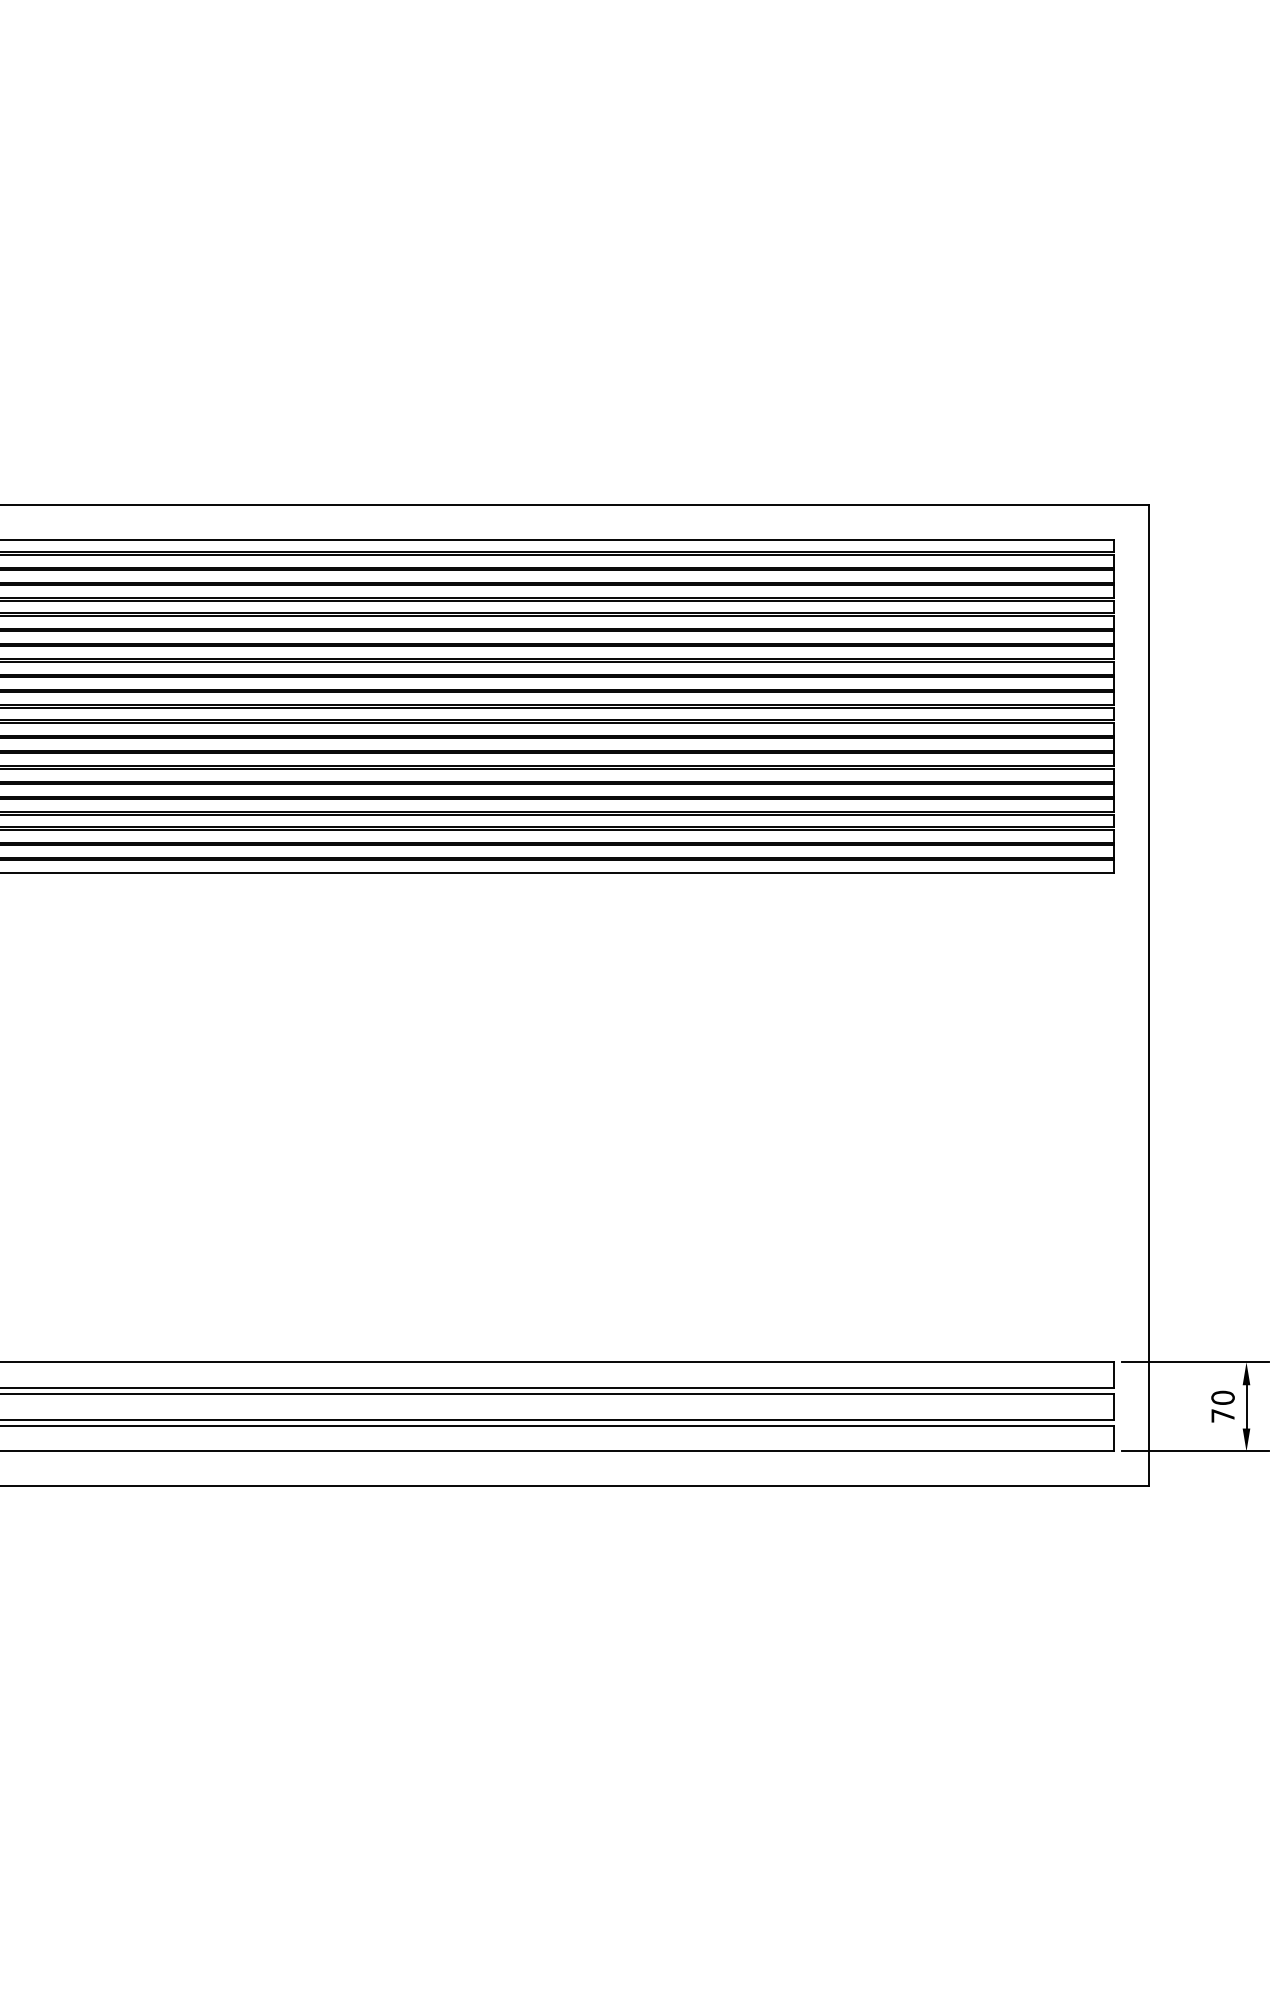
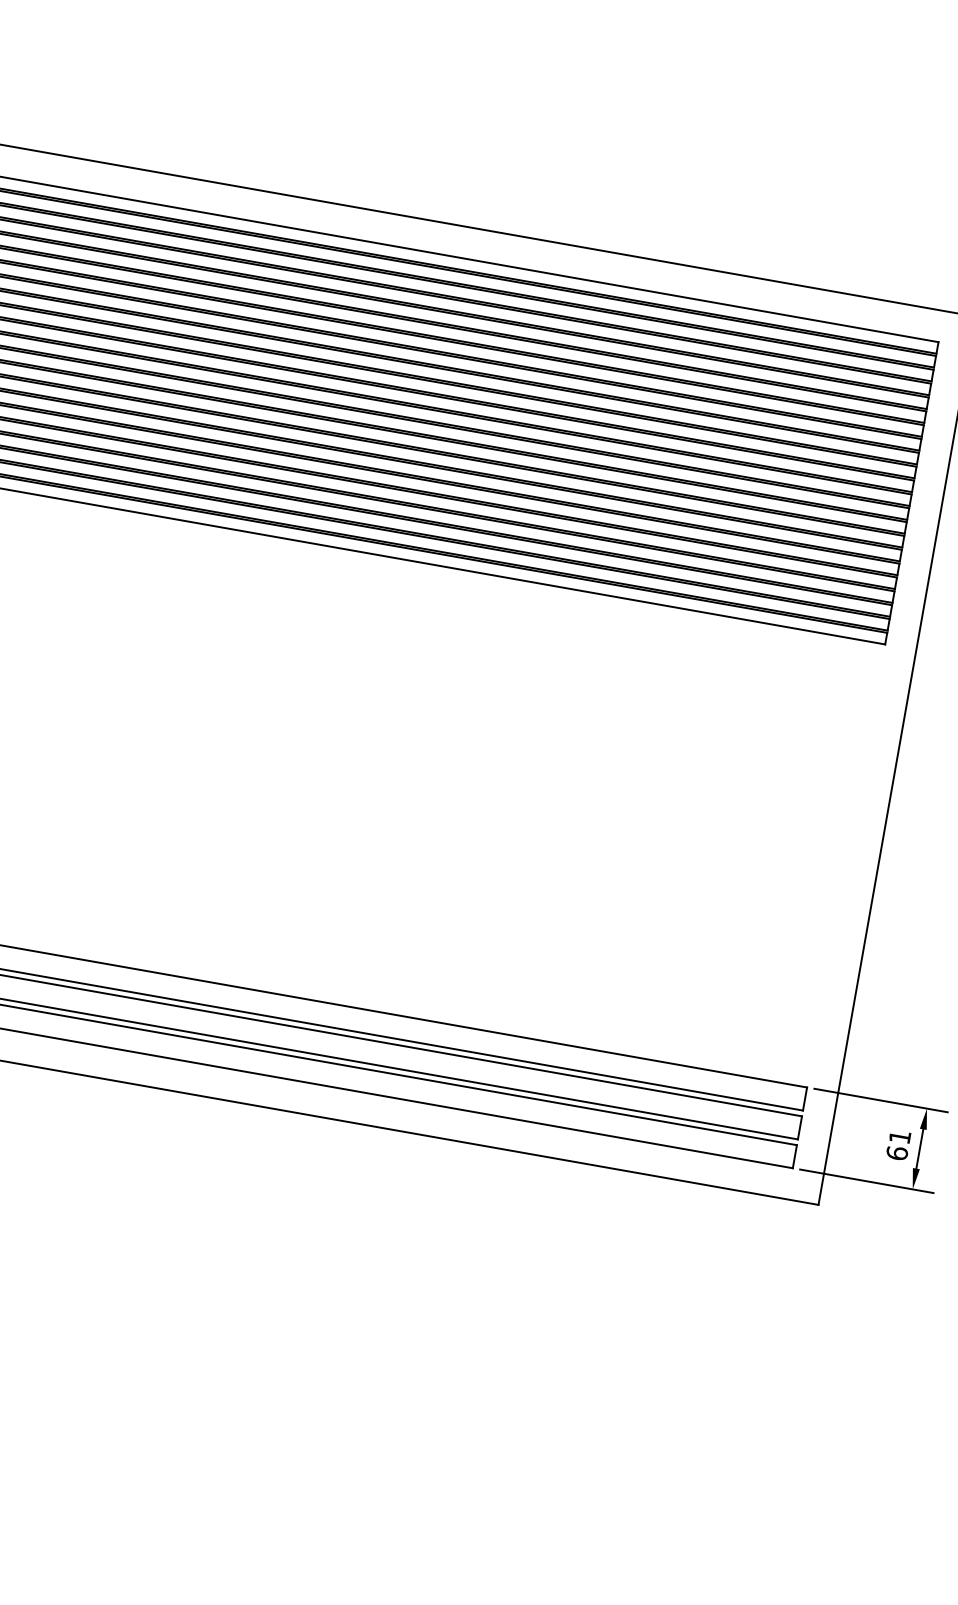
text: (1222, 1406) -> (898, 1144), 70 -> 61

